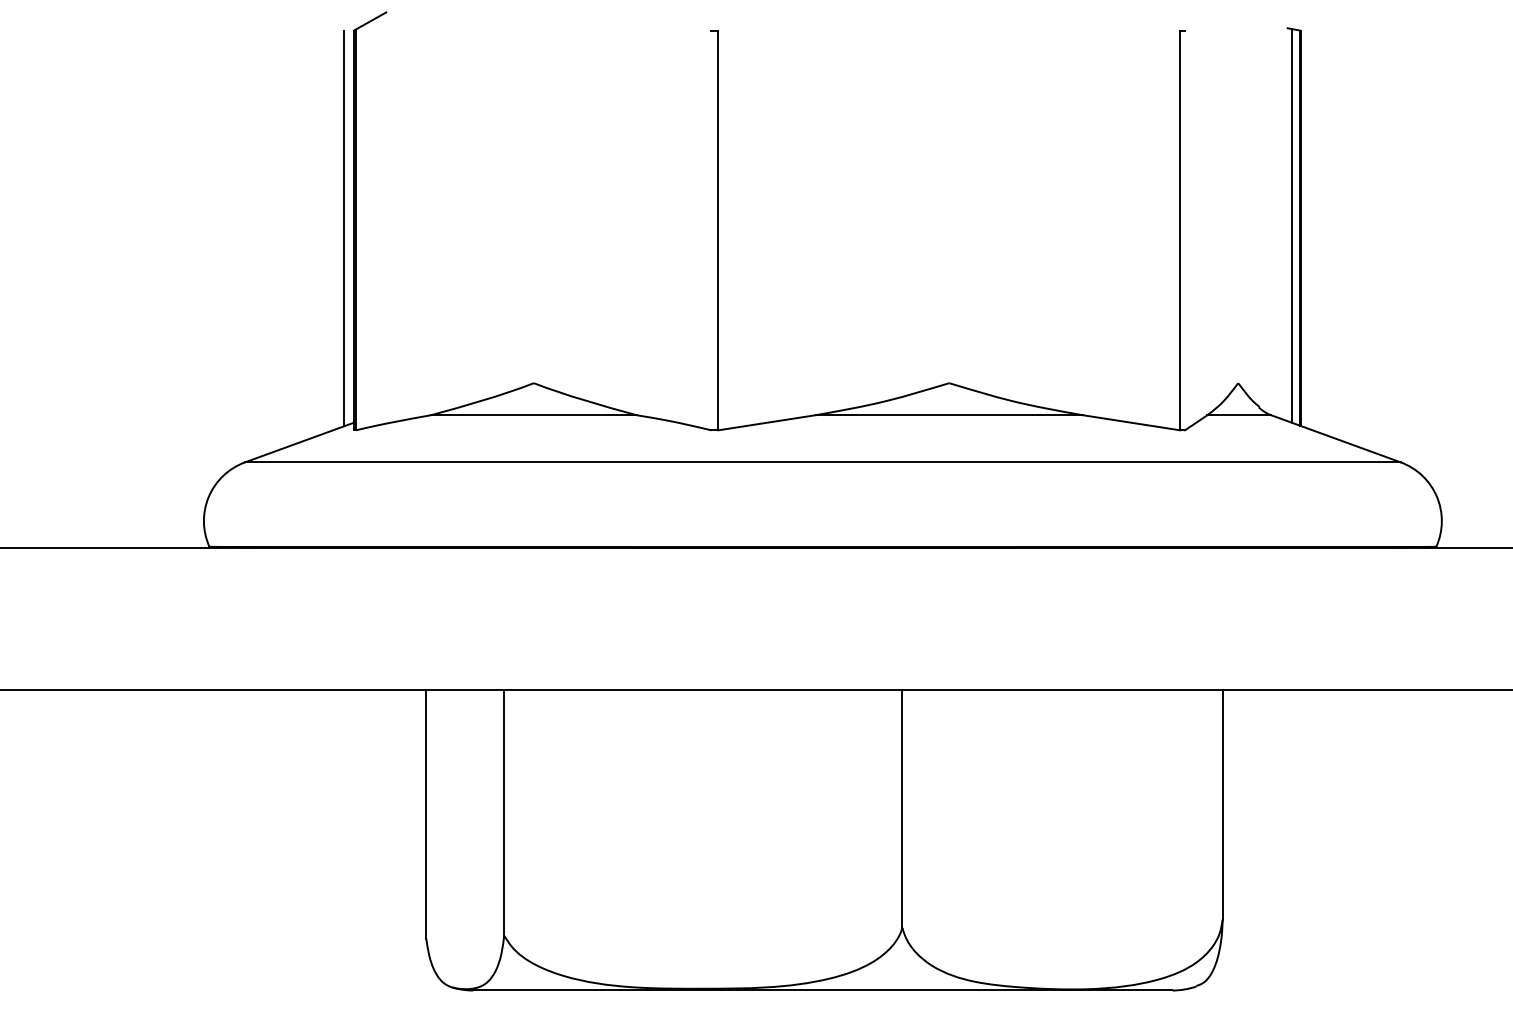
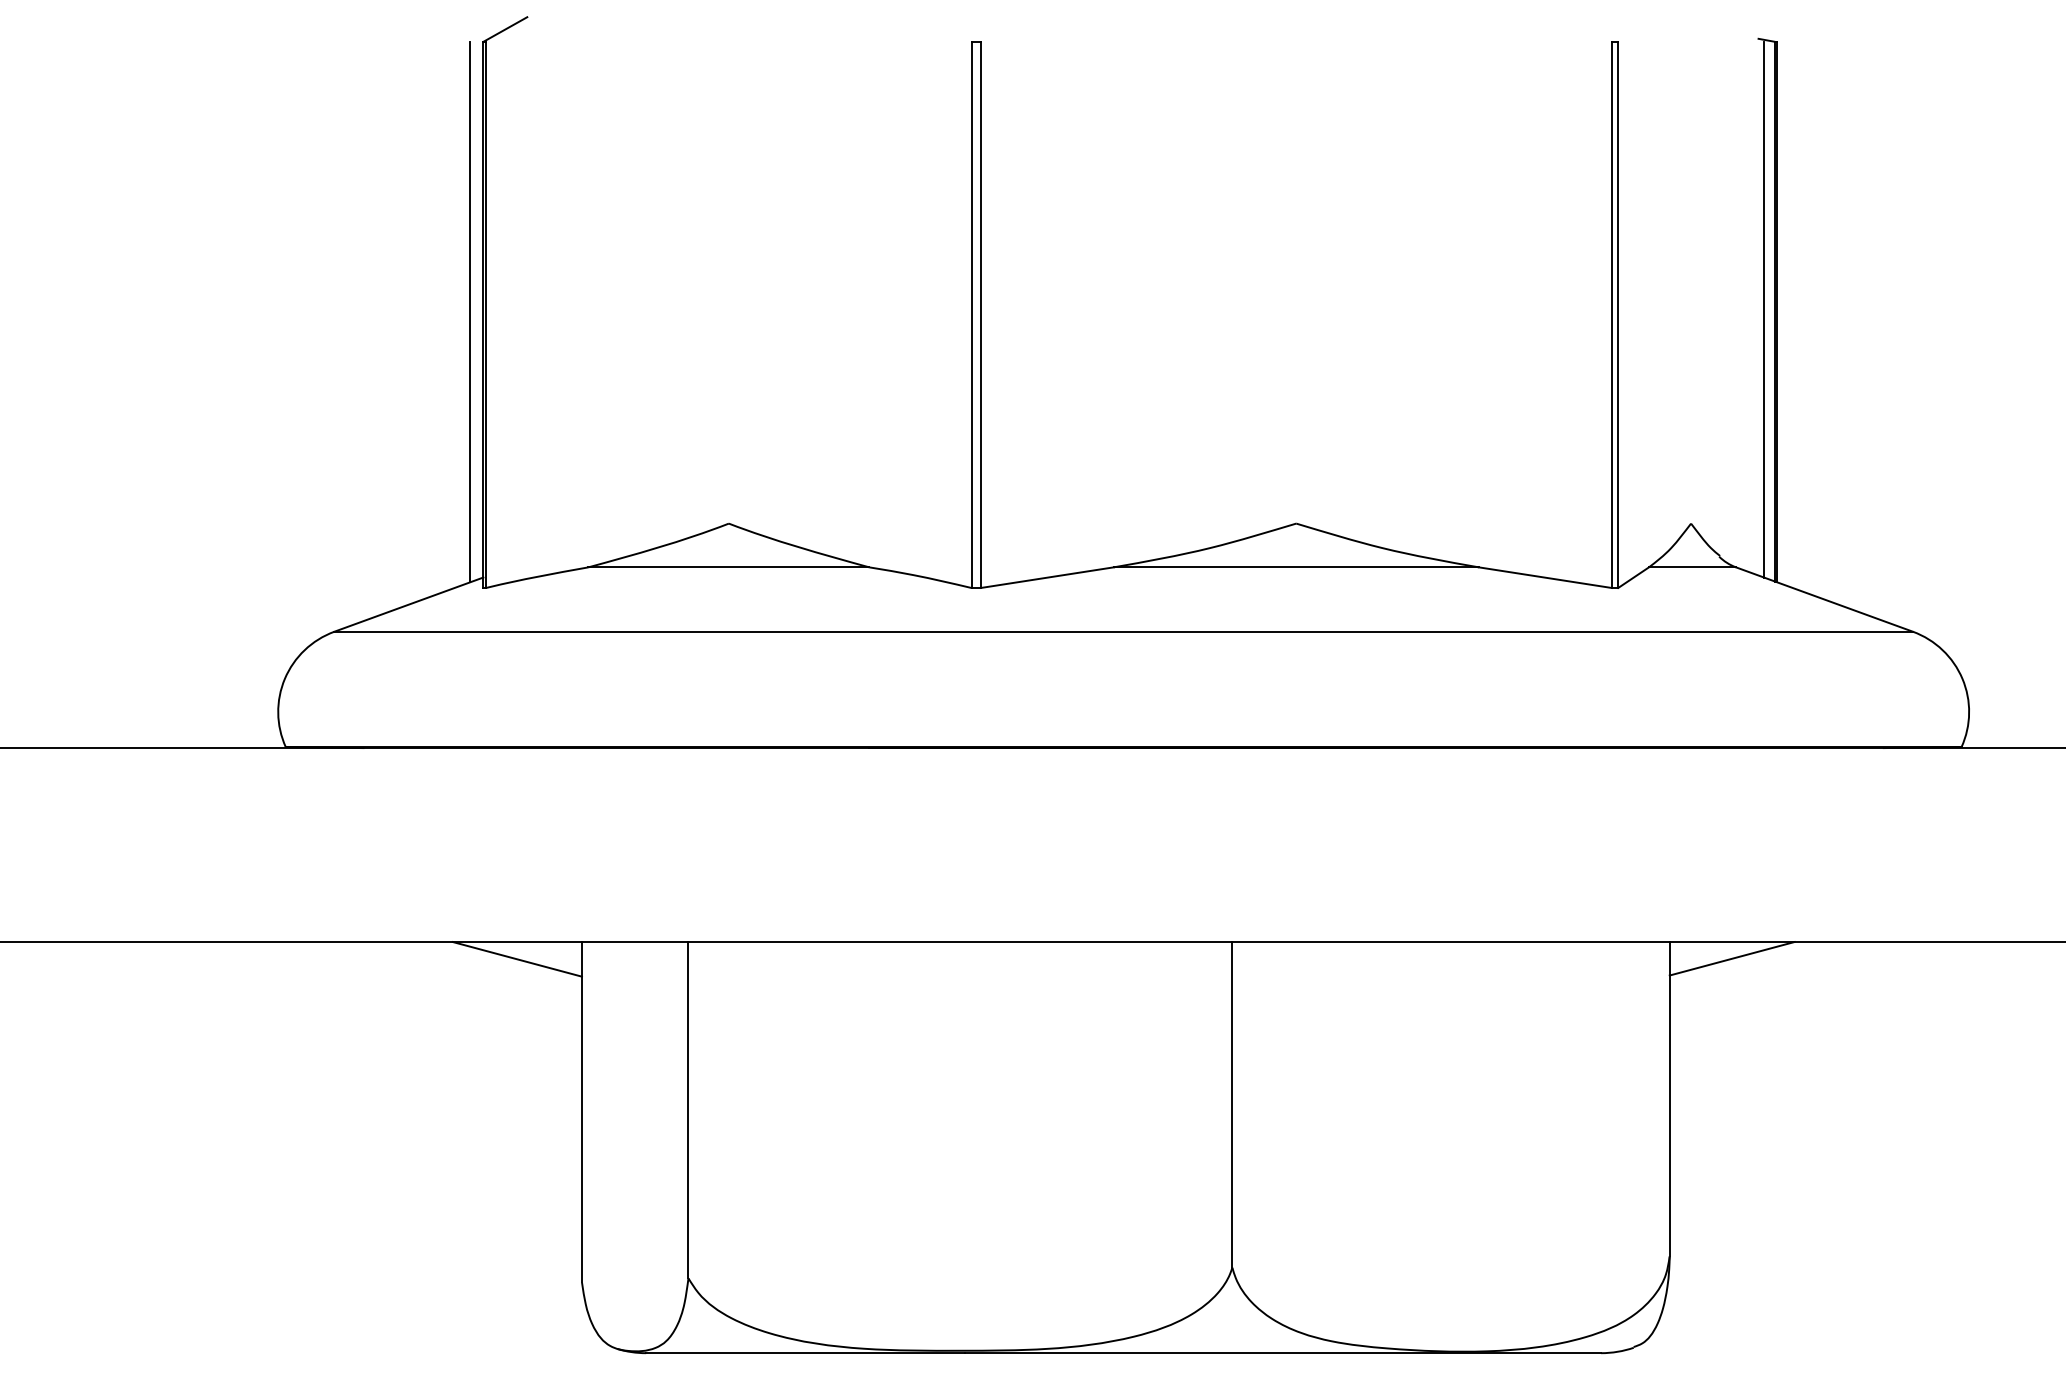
line: (711, 230) -> (971, 314), added
line: (1185, 230) -> (1618, 314), added
line: (1267, 701) -> (1731, 958), added
line: (378, 702) -> (516, 959), added

